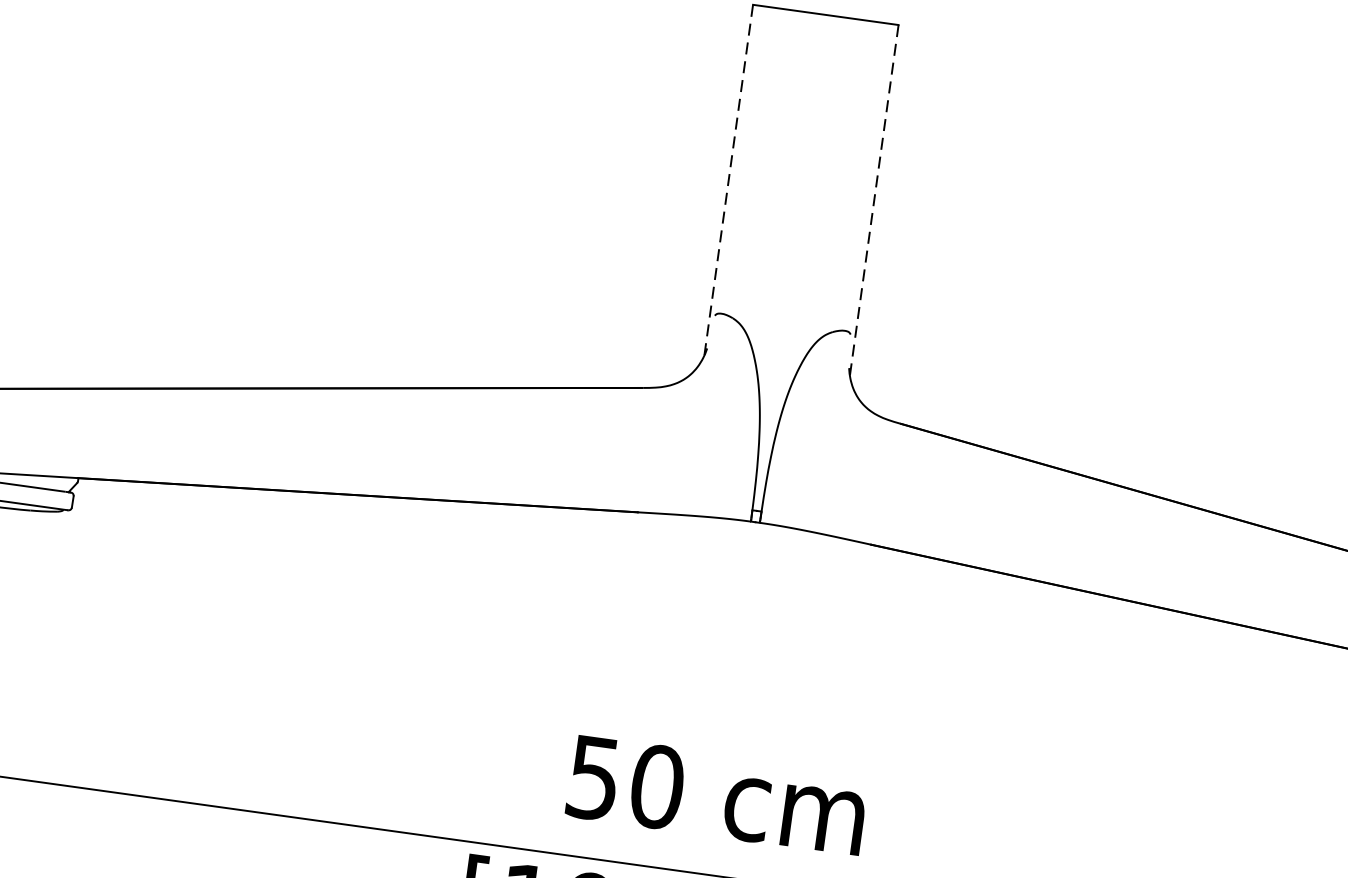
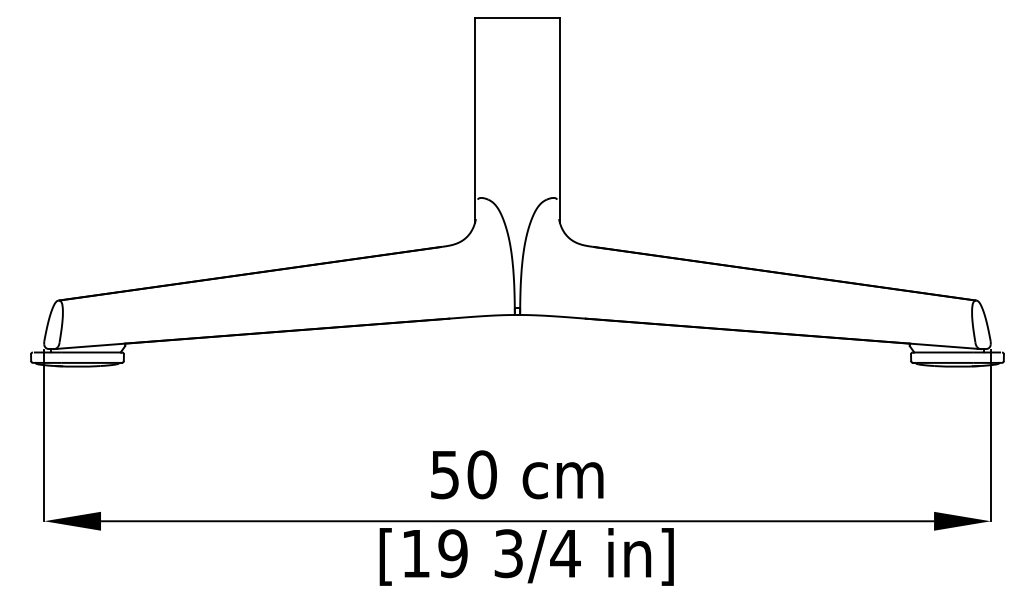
line: (728, 179) -> (474, 120), dashed -> solid
line: (875, 200) -> (560, 120), dashed -> solid

